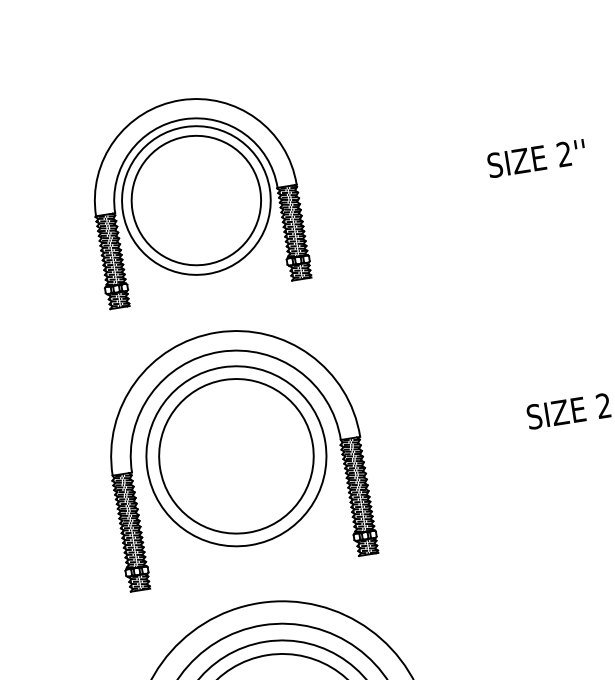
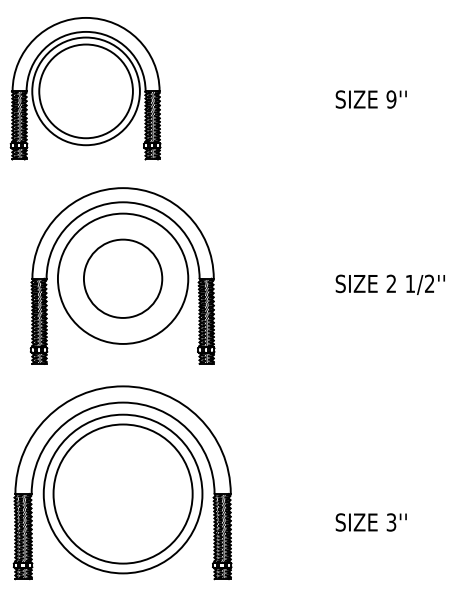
text: (564, 154) -> (391, 99), 2'' -> 9''
part: (194, 196) -> (85, 88), moved
circle: (236, 455) -> (123, 278), size x0.7

